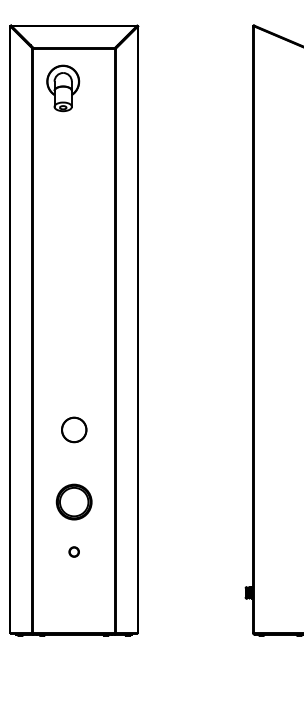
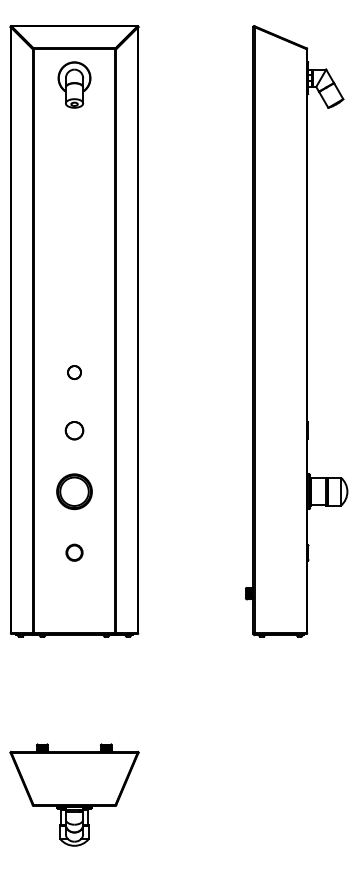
part: (63, 87) -> (74, 84), moved
circle: (74, 371) -> (74, 372), added
part: (74, 429) -> (74, 430), size x0.71
part: (74, 501) -> (74, 491), moved
circle: (74, 551) -> (74, 552), size x1.67

